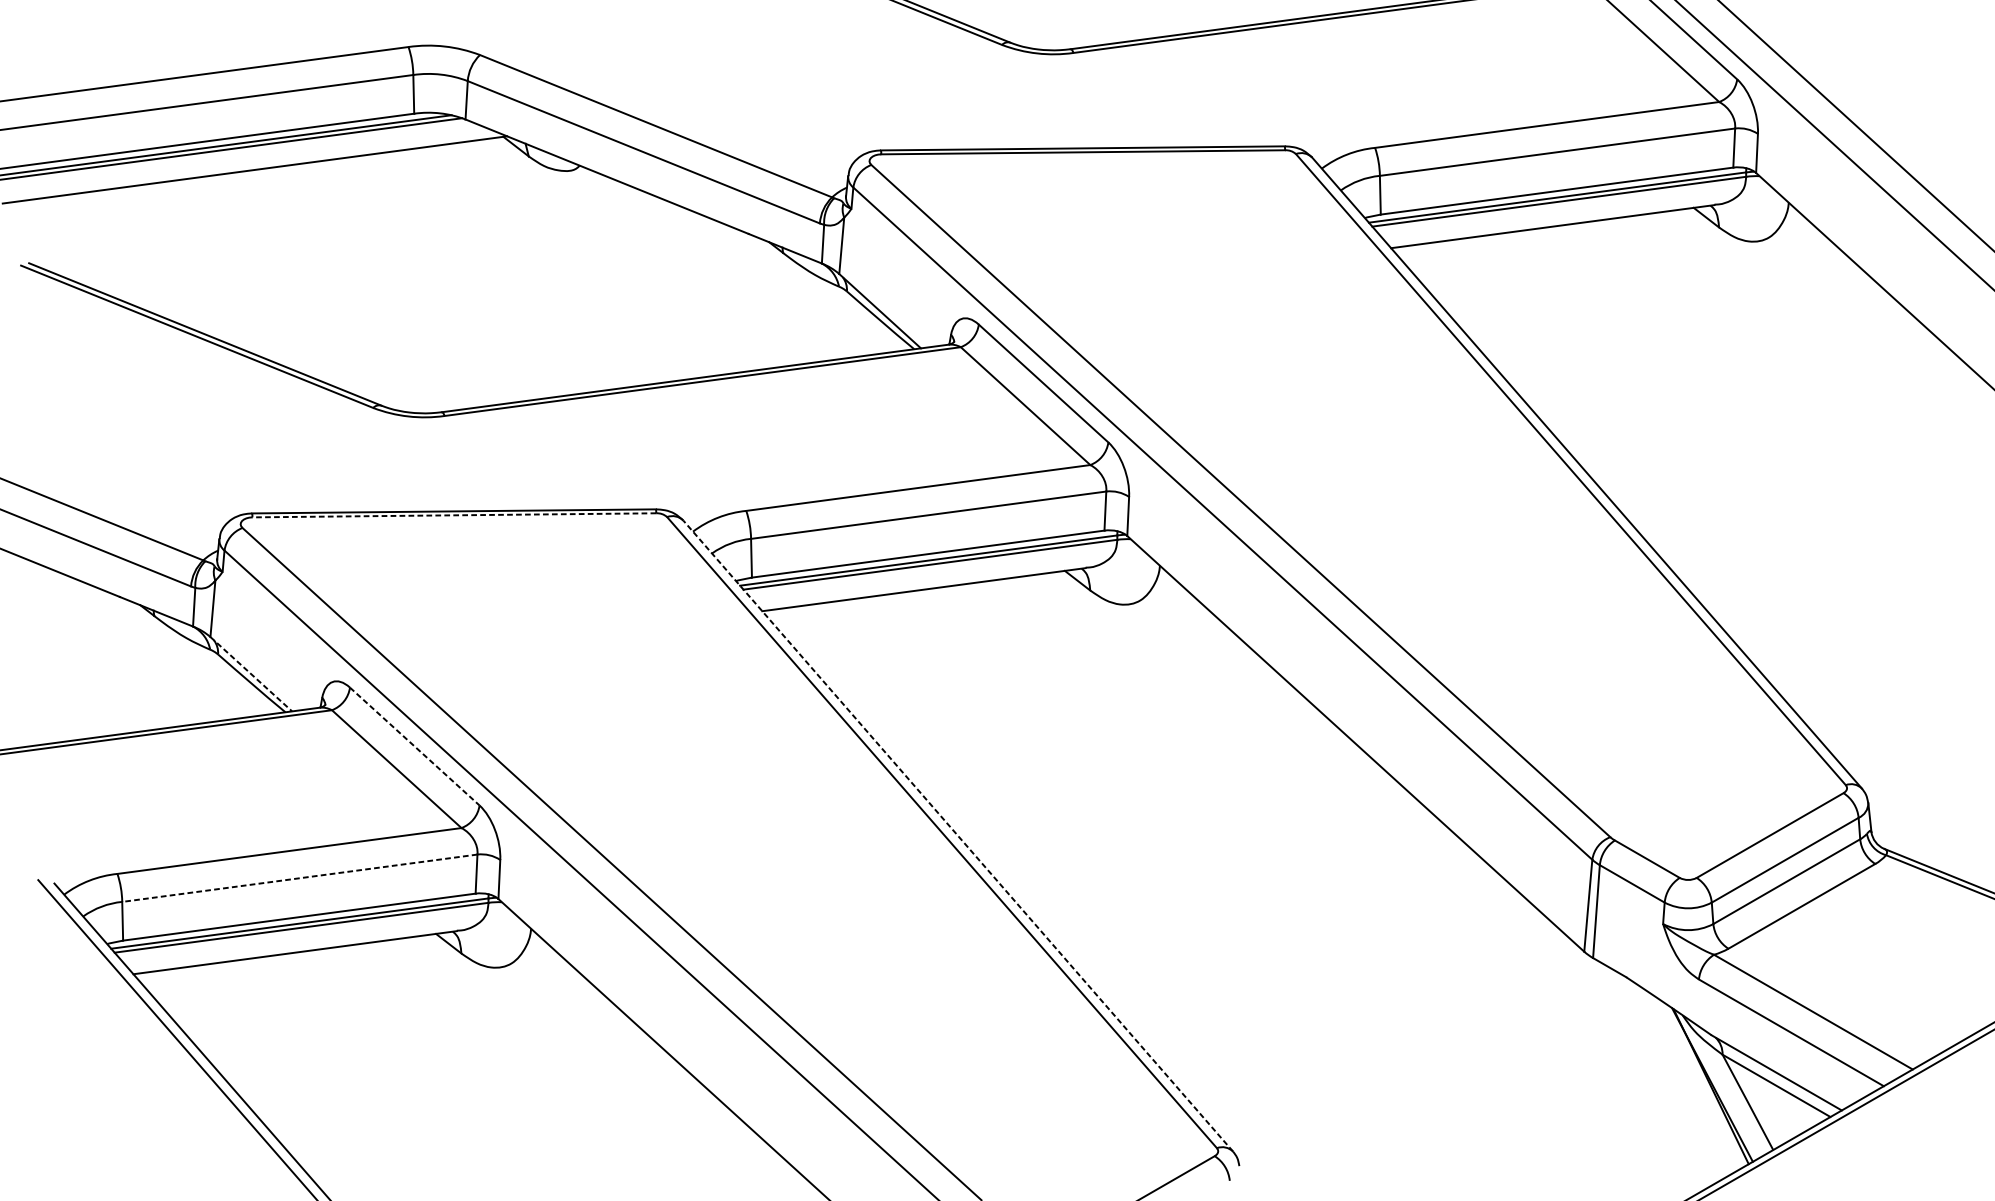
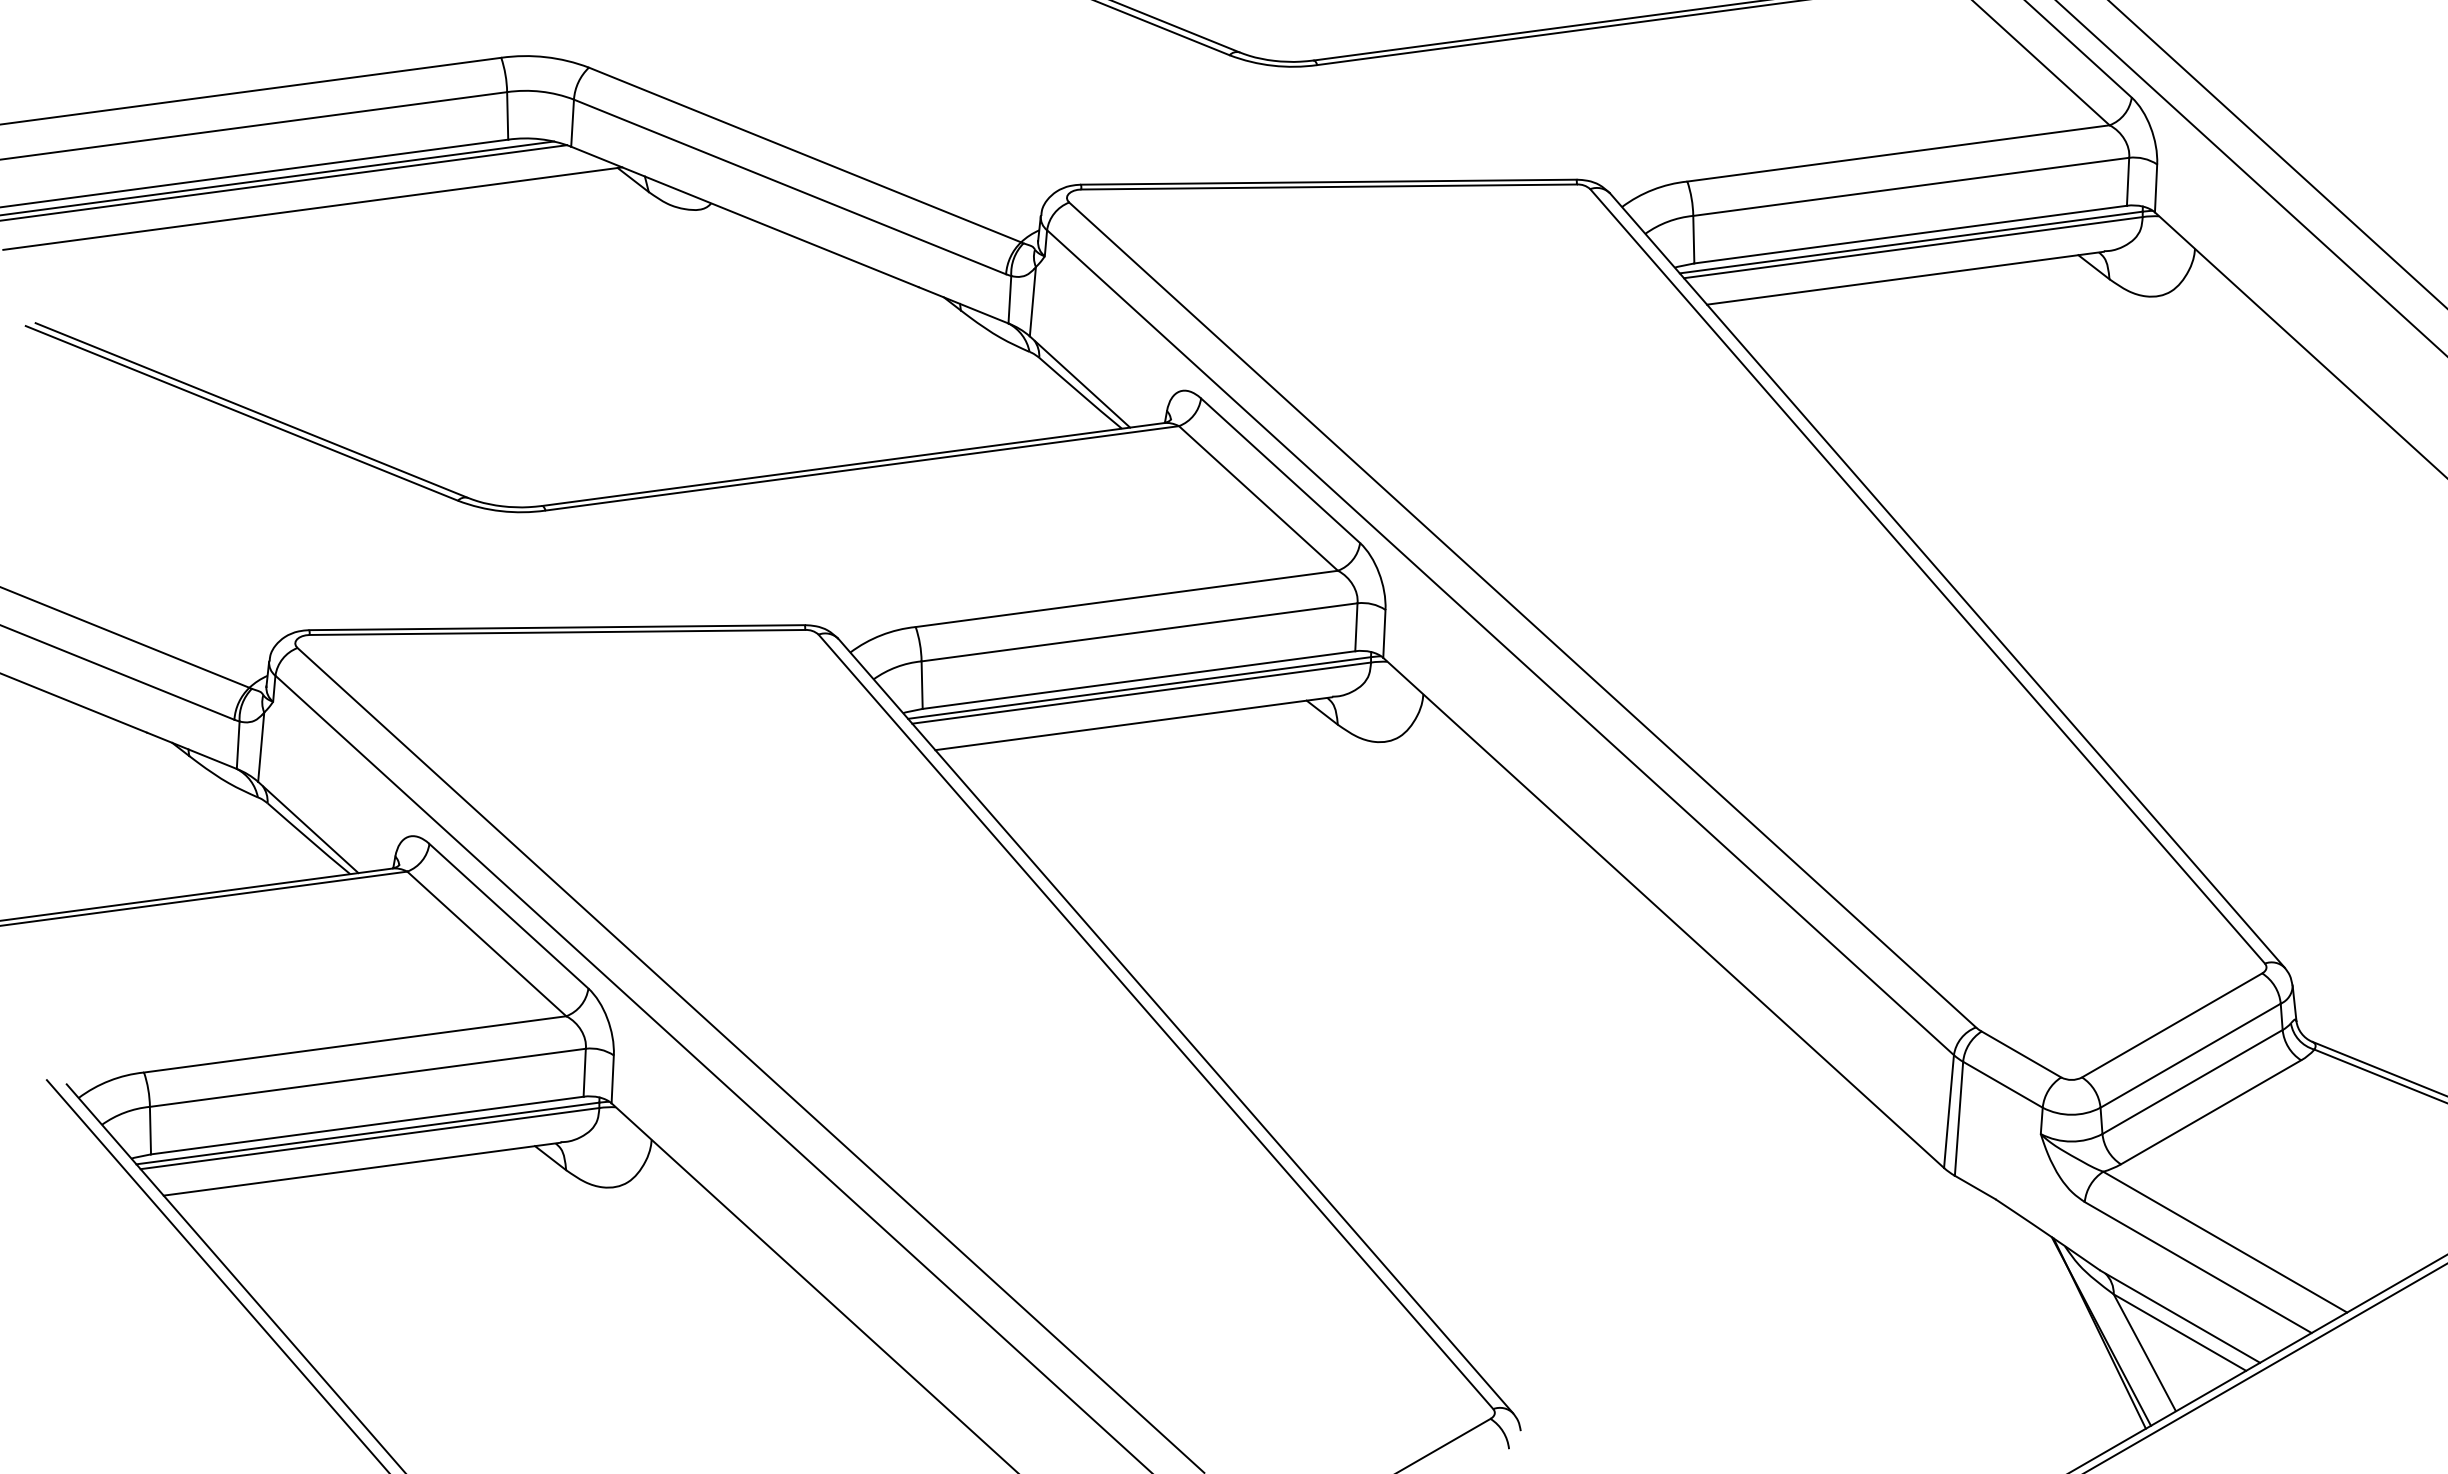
line: (454, 515) -> (557, 632), dashed -> solid
line: (251, 674) -> (308, 827), dashed -> solid
line: (415, 746) -> (509, 916), dashed -> solid
line: (957, 836) -> (1175, 1026), dashed -> solid
line: (299, 877) -> (367, 1077), dashed -> solid

